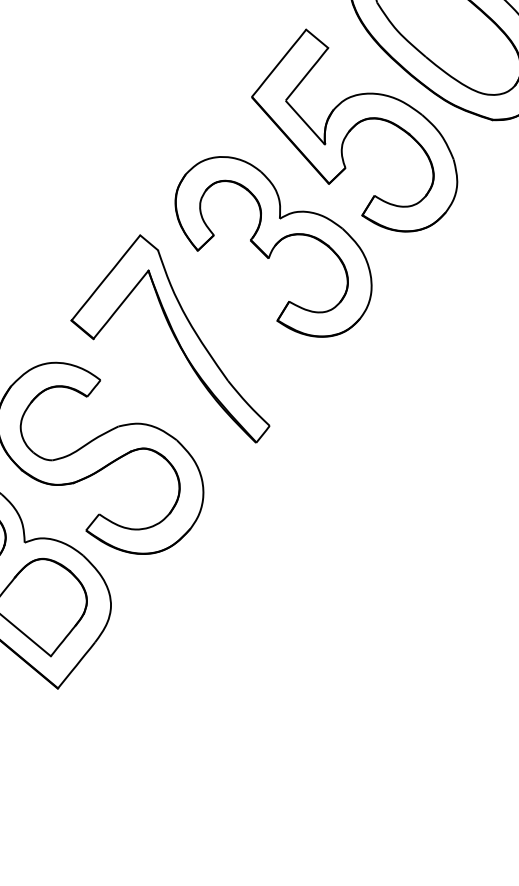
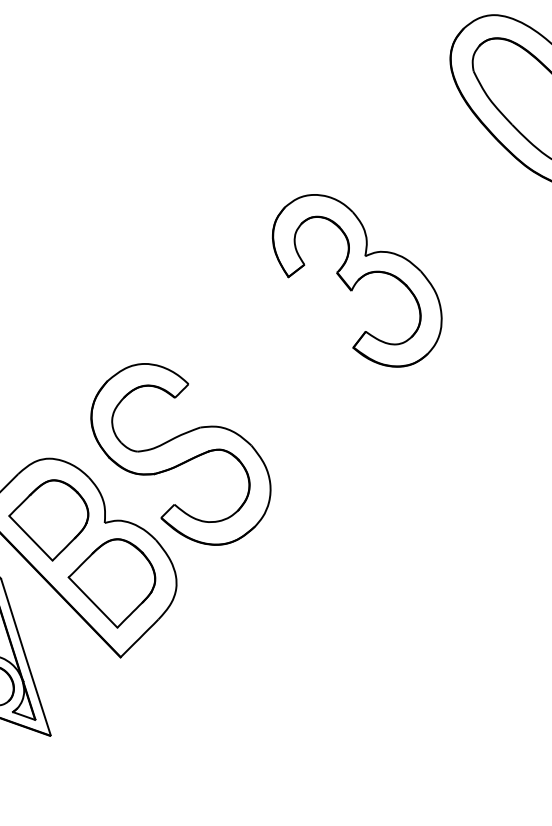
part: (354, 131) -> (440, 184), removed
part: (173, 337) -> (258, 352), removed

